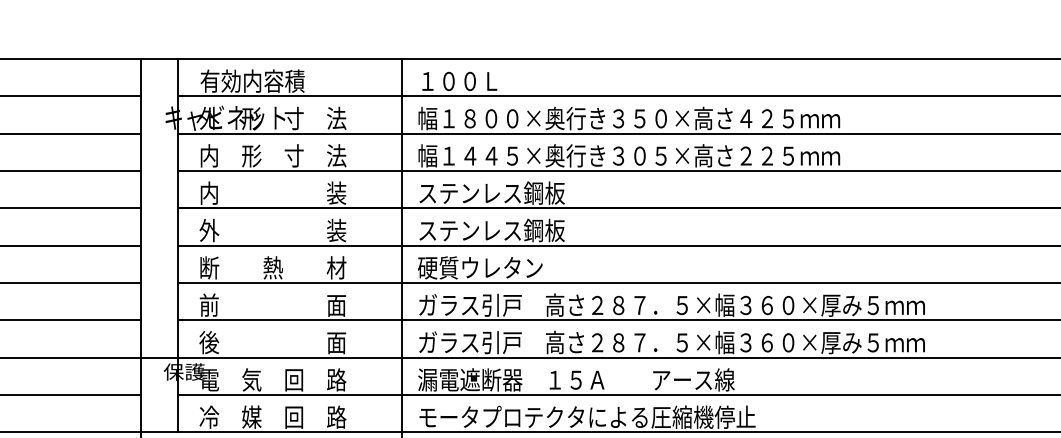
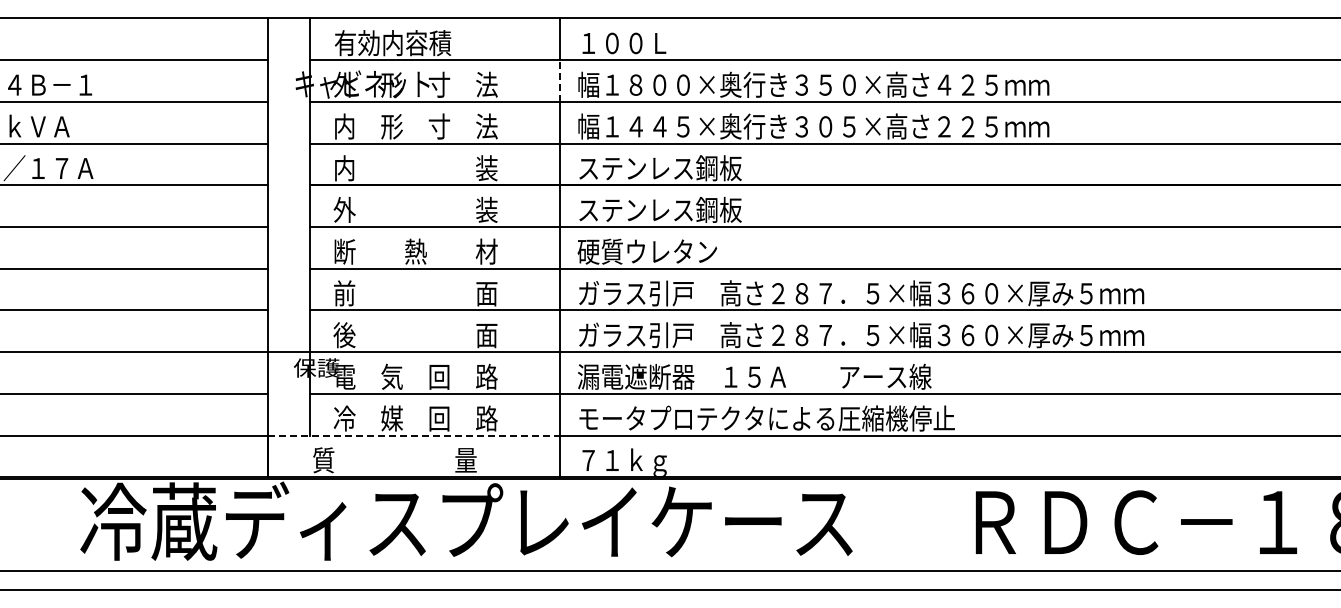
line: (402, 115) -> (560, 81), solid -> dashed
line: (271, 432) -> (414, 435), solid -> dashed

